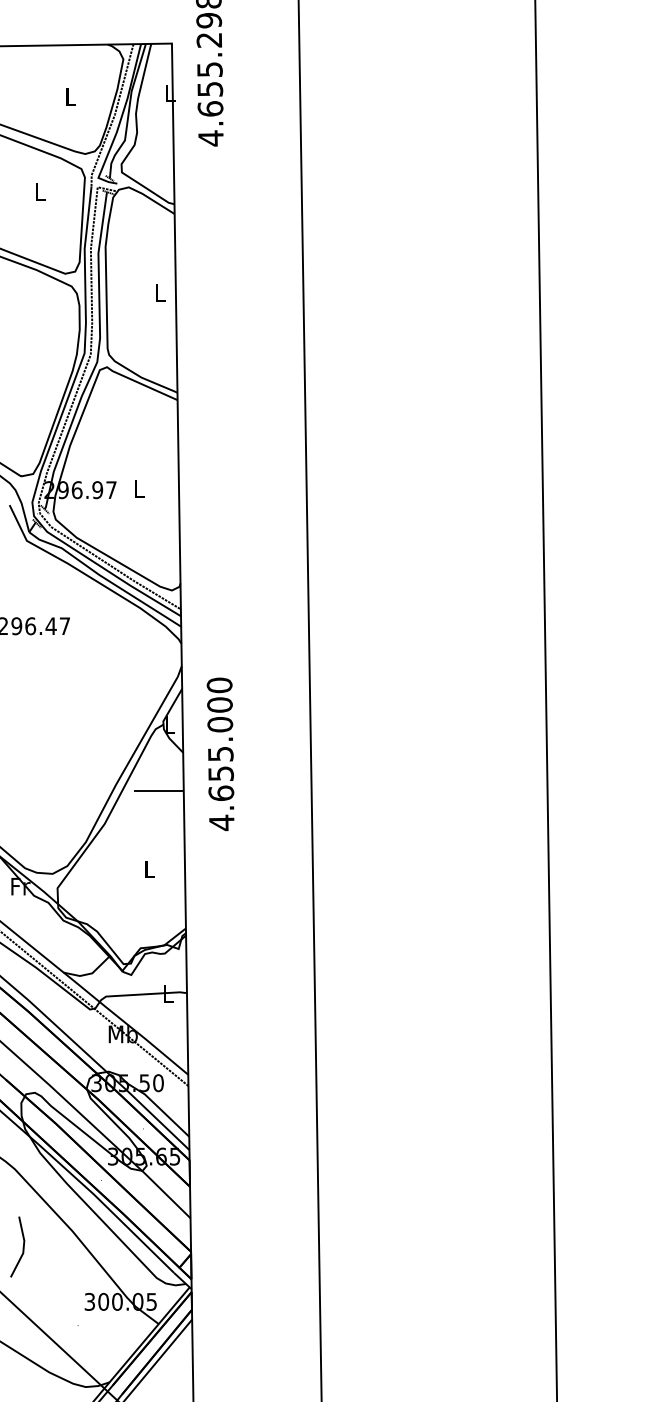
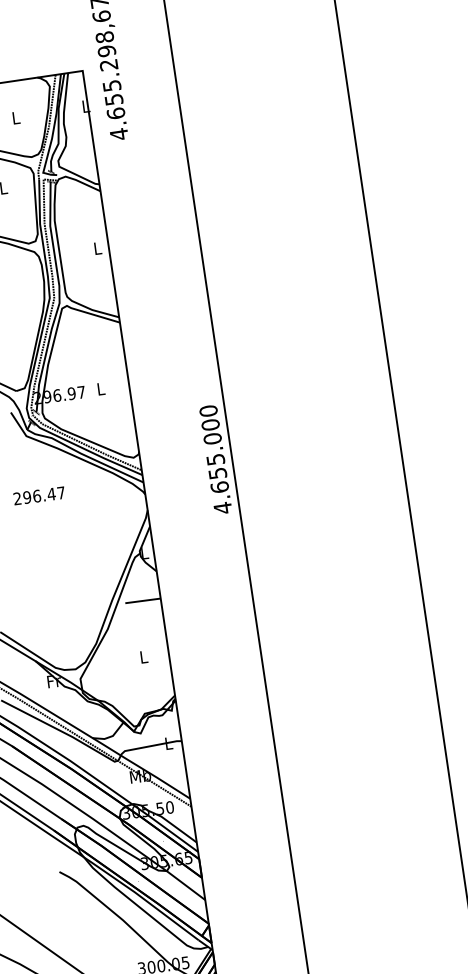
text: (220, 754) -> (215, 459), moved
line: (22, 1247) -> (89, 936), removed

